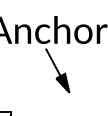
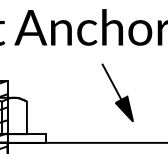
part: (57, 70) -> (117, 92), moved

